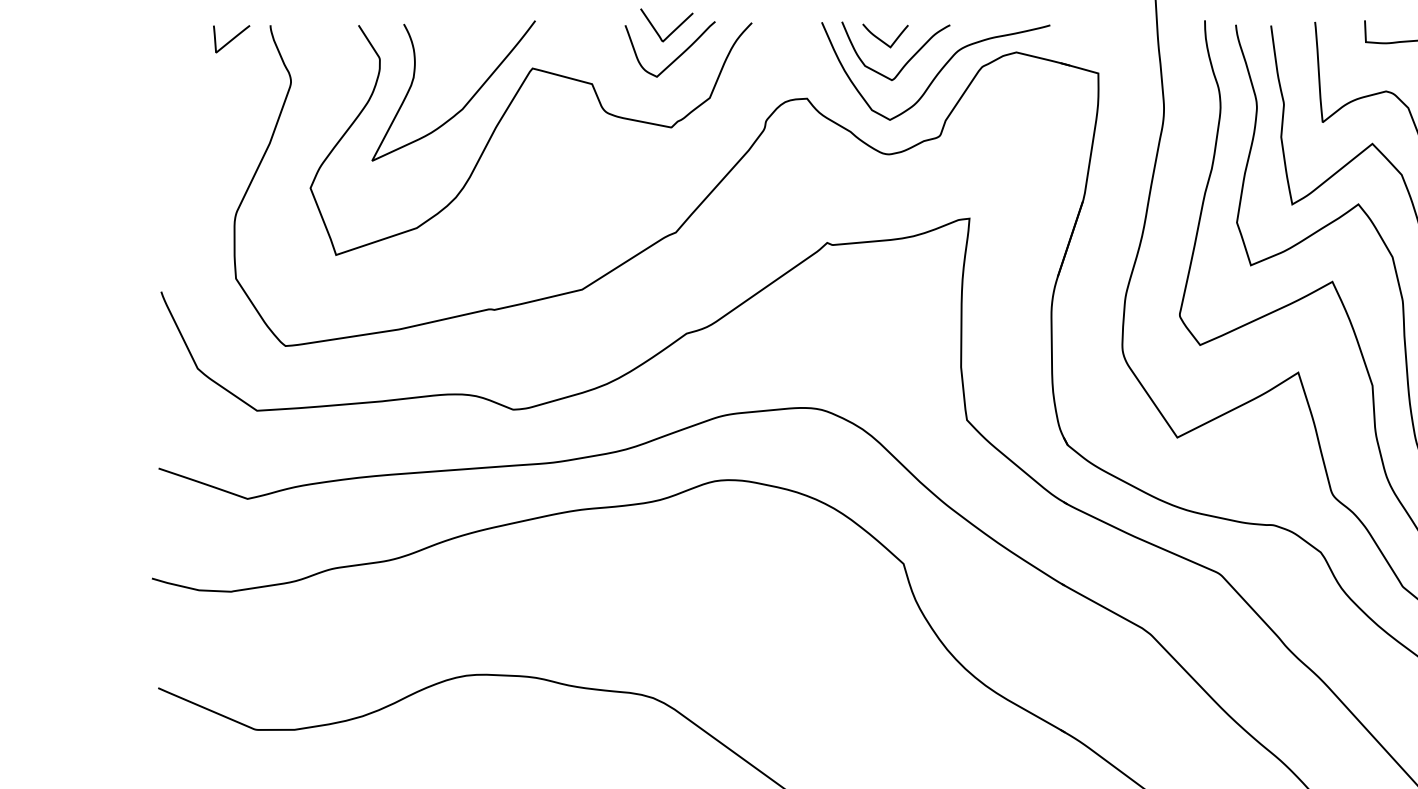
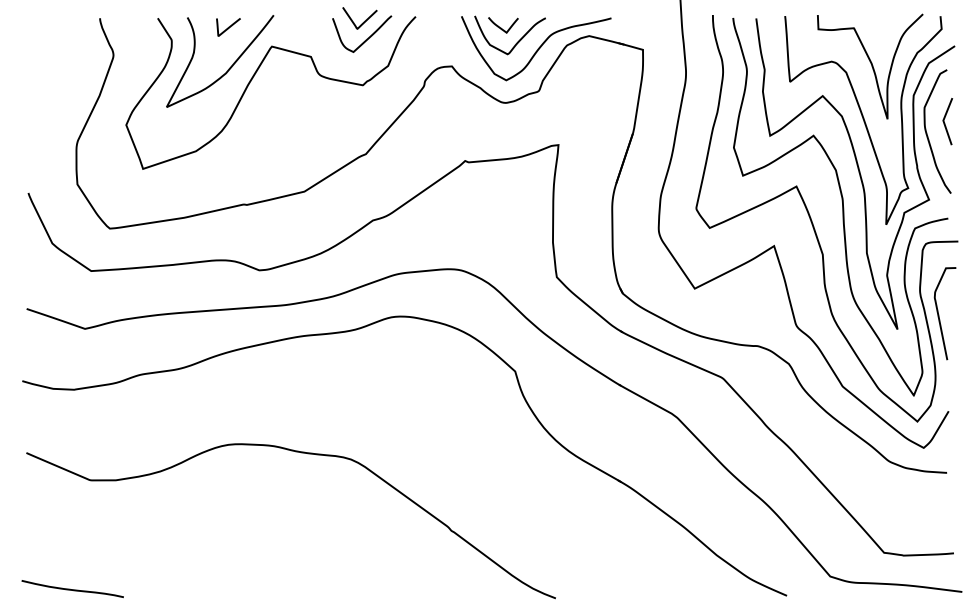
curve: (231, 39) -> (228, 27), moved

